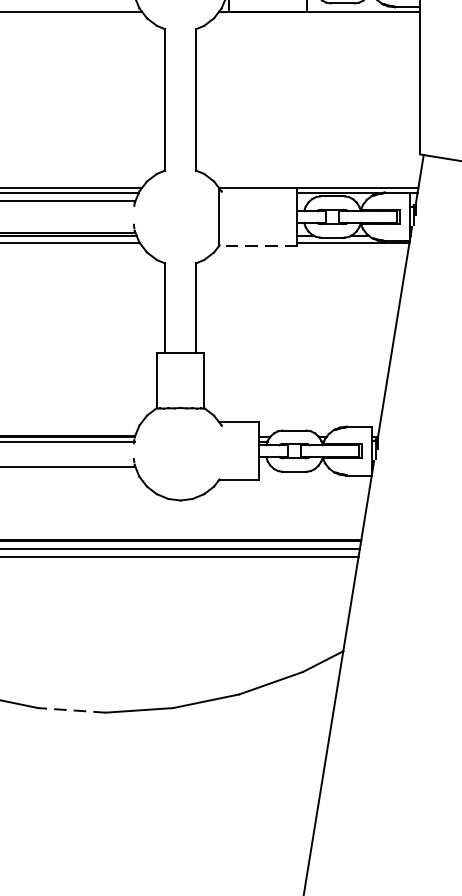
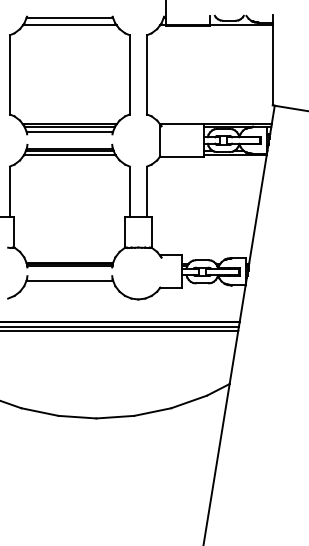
line: (257, 245) -> (181, 156), dashed -> solid
line: (71, 710) -> (77, 417), dashed -> solid

